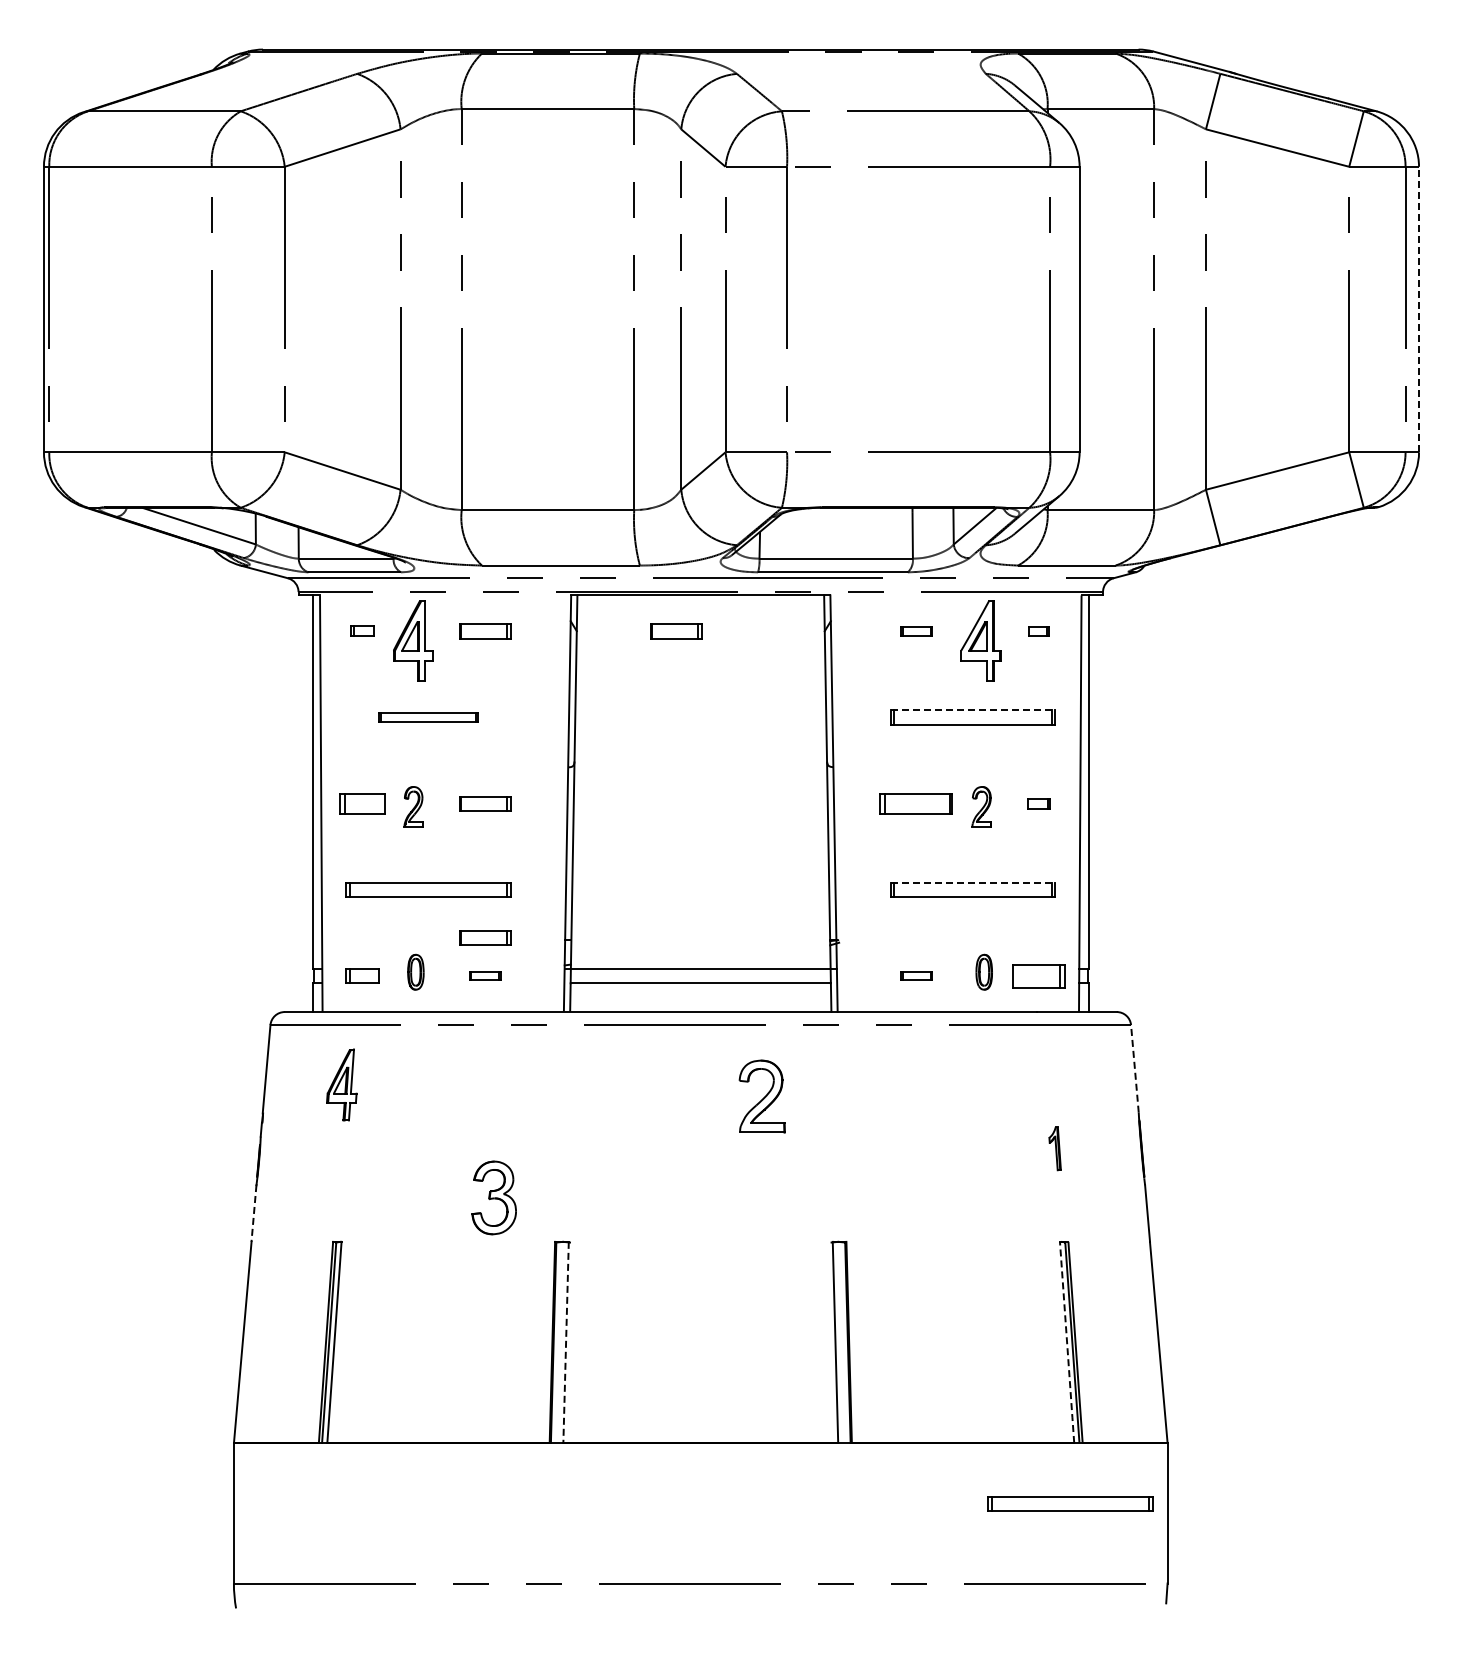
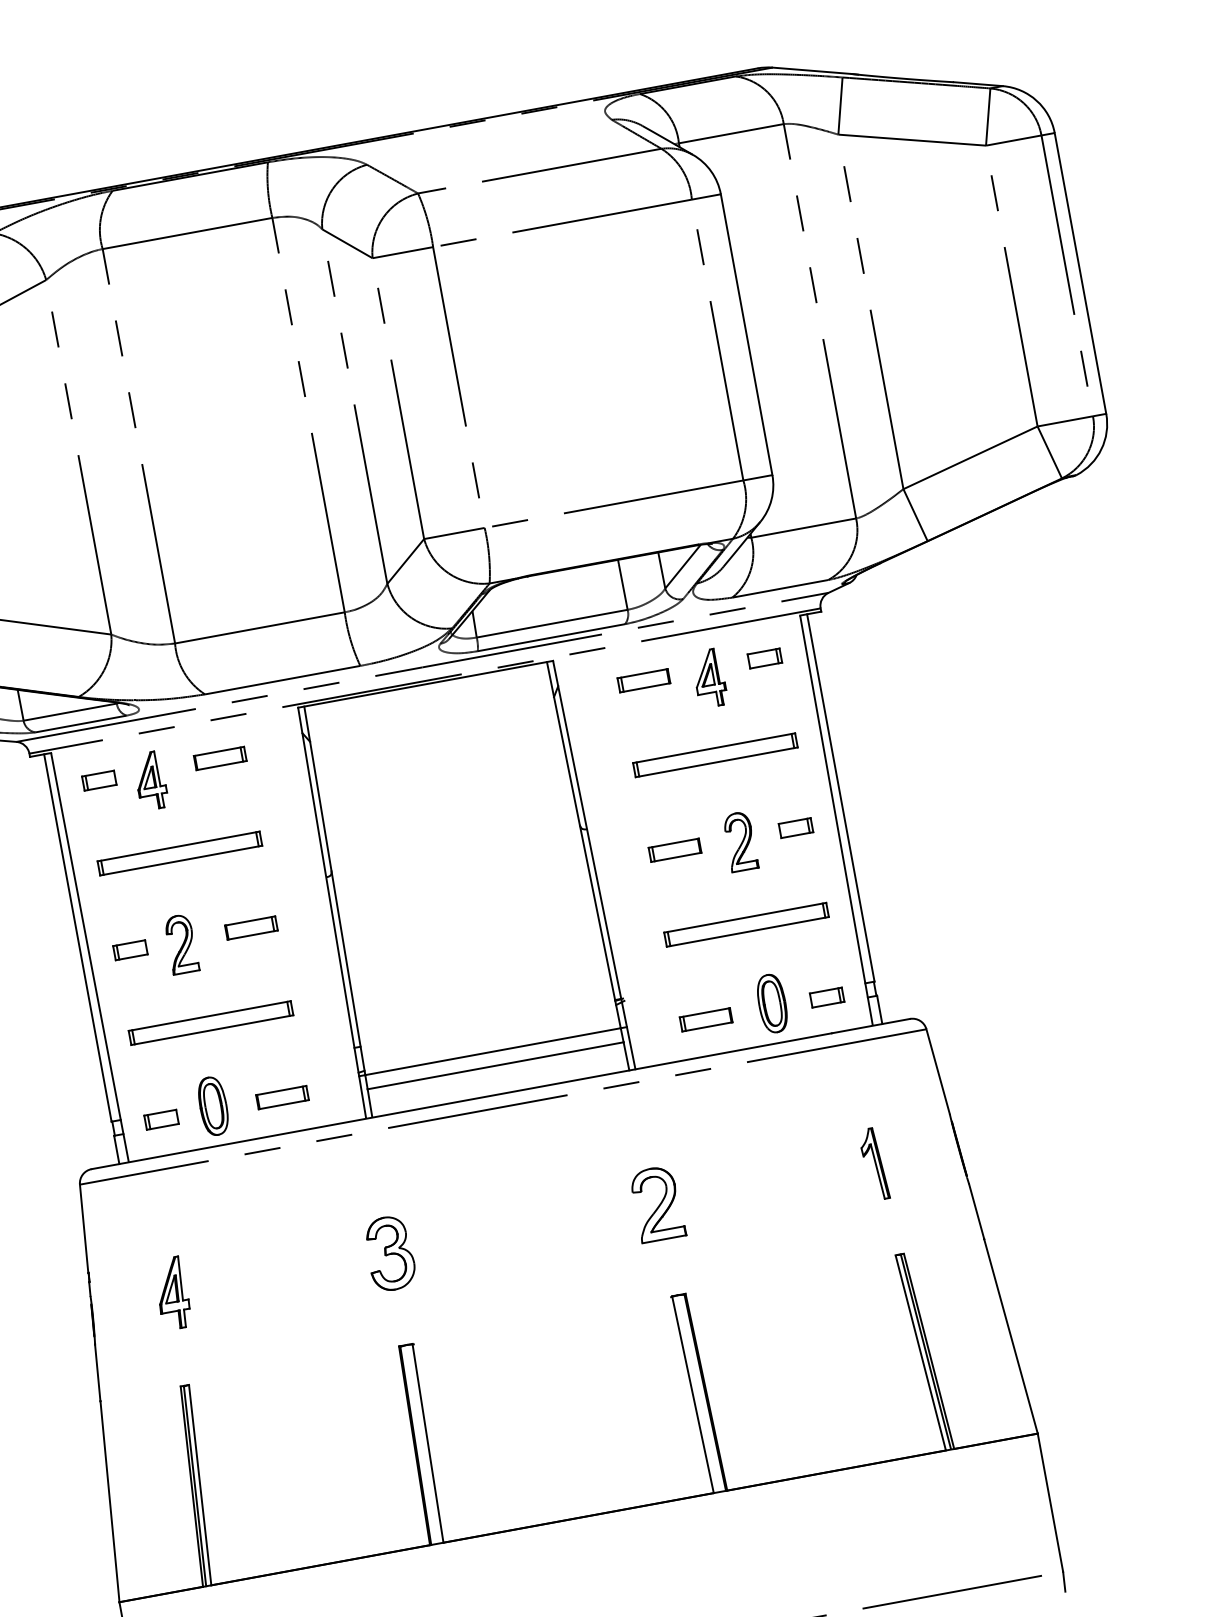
line: (1419, 309) -> (1080, 273), dashed -> solid
part: (362, 631) -> (99, 780), size x1.43
part: (676, 631) -> (408, 724), removed
part: (916, 631) -> (644, 680), size x1.67
part: (1038, 631) -> (764, 658), size x1.67
part: (412, 640) -> (150, 780), size x0.71
part: (980, 640) -> (708, 678), size x0.71
line: (973, 710) -> (714, 748), dashed -> solid
part: (428, 717) -> (179, 853), size x1.67
part: (362, 803) -> (130, 950), size x0.71
part: (916, 803) -> (675, 850), size x0.71
part: (1038, 803) -> (795, 827), size x1.43
part: (413, 806) -> (181, 943), size x1.43
part: (981, 806) -> (739, 841), size x1.43
line: (973, 882) -> (745, 917), dashed -> solid
part: (485, 937) -> (275, 1059), removed
part: (415, 972) -> (213, 1106), size x1.67
part: (984, 972) -> (772, 1003), size x1.67
part: (485, 975) -> (282, 1096), size x1.67
part: (916, 975) -> (706, 1019), size x1.67
part: (1038, 975) -> (826, 997), size x0.62
line: (1134, 1068) -> (937, 1071), dashed -> solid
part: (341, 1084) -> (172, 1293), moved
part: (761, 1096) -> (656, 1204), moved
part: (1054, 1148) -> (873, 1164), size x1.67
part: (493, 1197) -> (389, 1253), moved
line: (253, 1213) -> (97, 1372), dashed -> solid
line: (566, 1342) -> (428, 1443), dashed -> solid
line: (1067, 1342) -> (921, 1352), dashed -> solid
part: (1070, 1503) -> (953, 1510), removed

